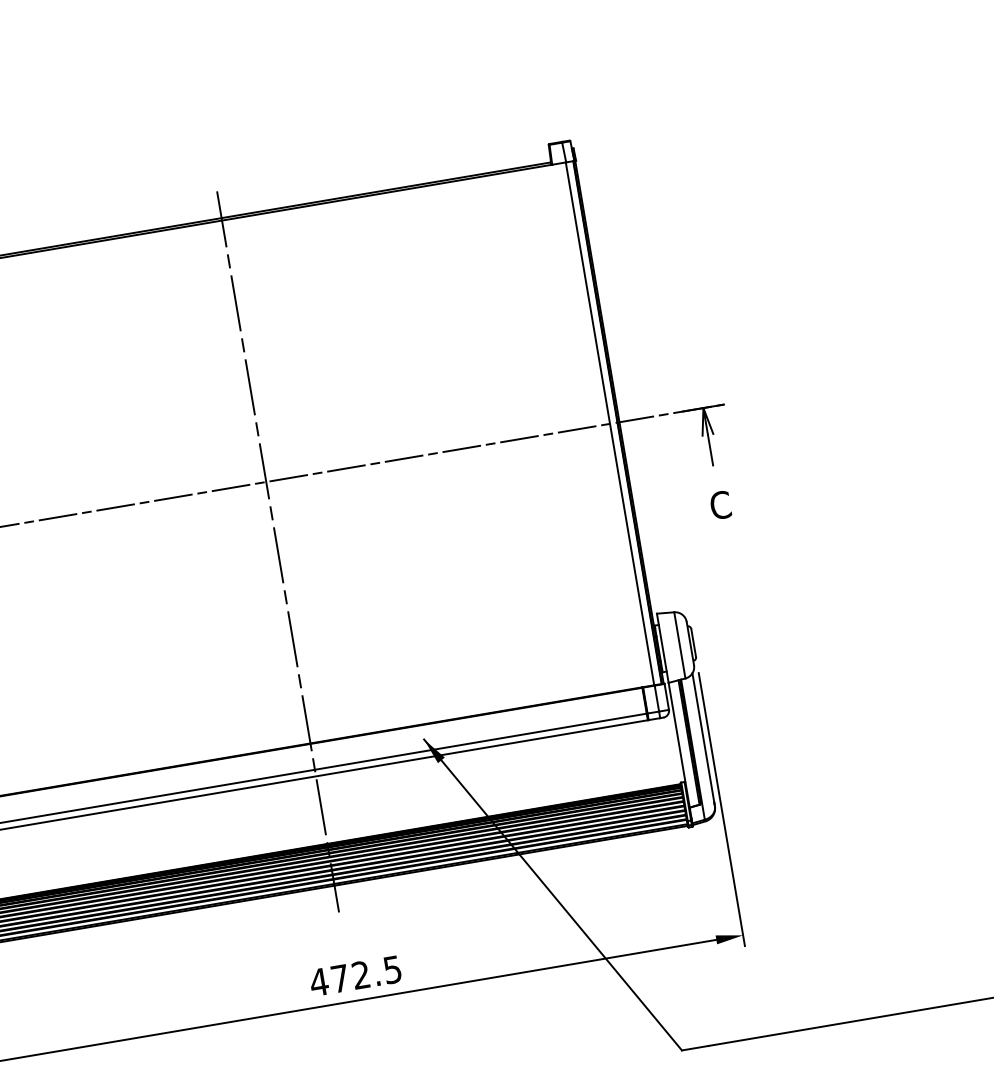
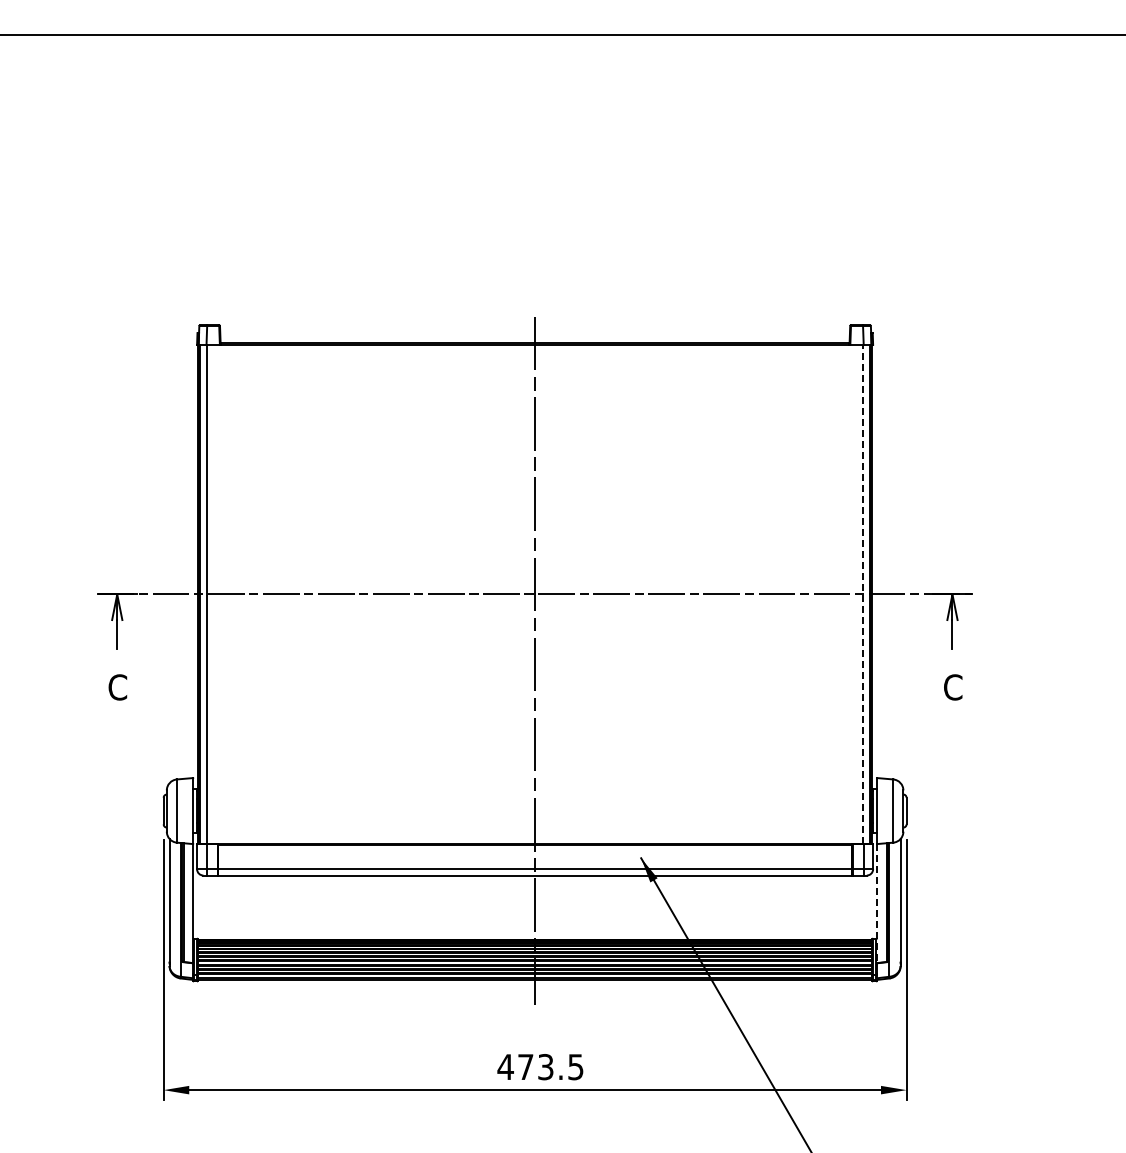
line: (610, 423) -> (863, 594), solid -> dashed
line: (679, 745) -> (877, 903), solid -> dashed
text: (360, 975) -> (545, 1067), 472.5 -> 473.5

